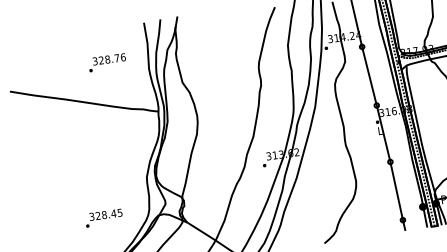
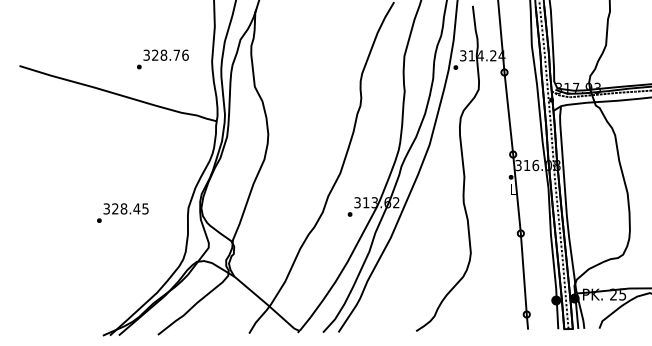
text: (107, 62) -> (162, 59), moved
text: (103, 217) -> (122, 212), moved

